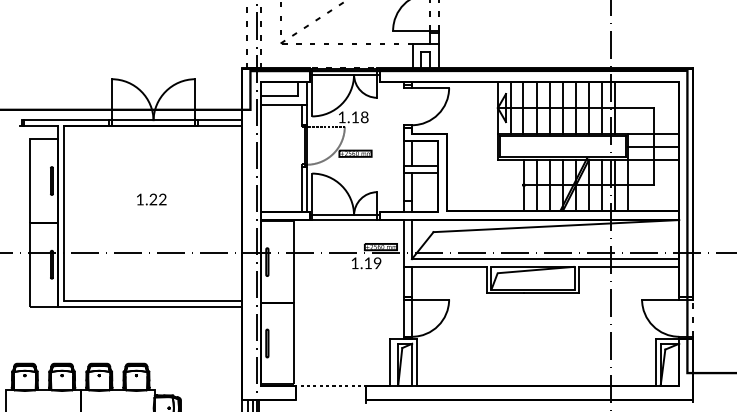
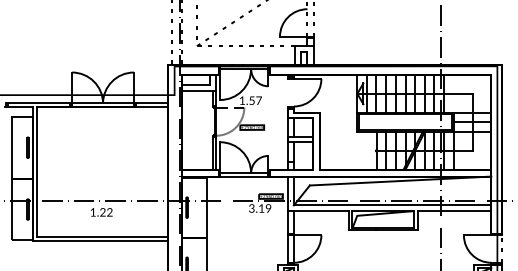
text: (359, 117) -> (255, 100), 1.18 -> 1.57
text: (151, 199) -> (101, 212), moved
text: (354, 263) -> (251, 208), 1.19 -> 3.19

